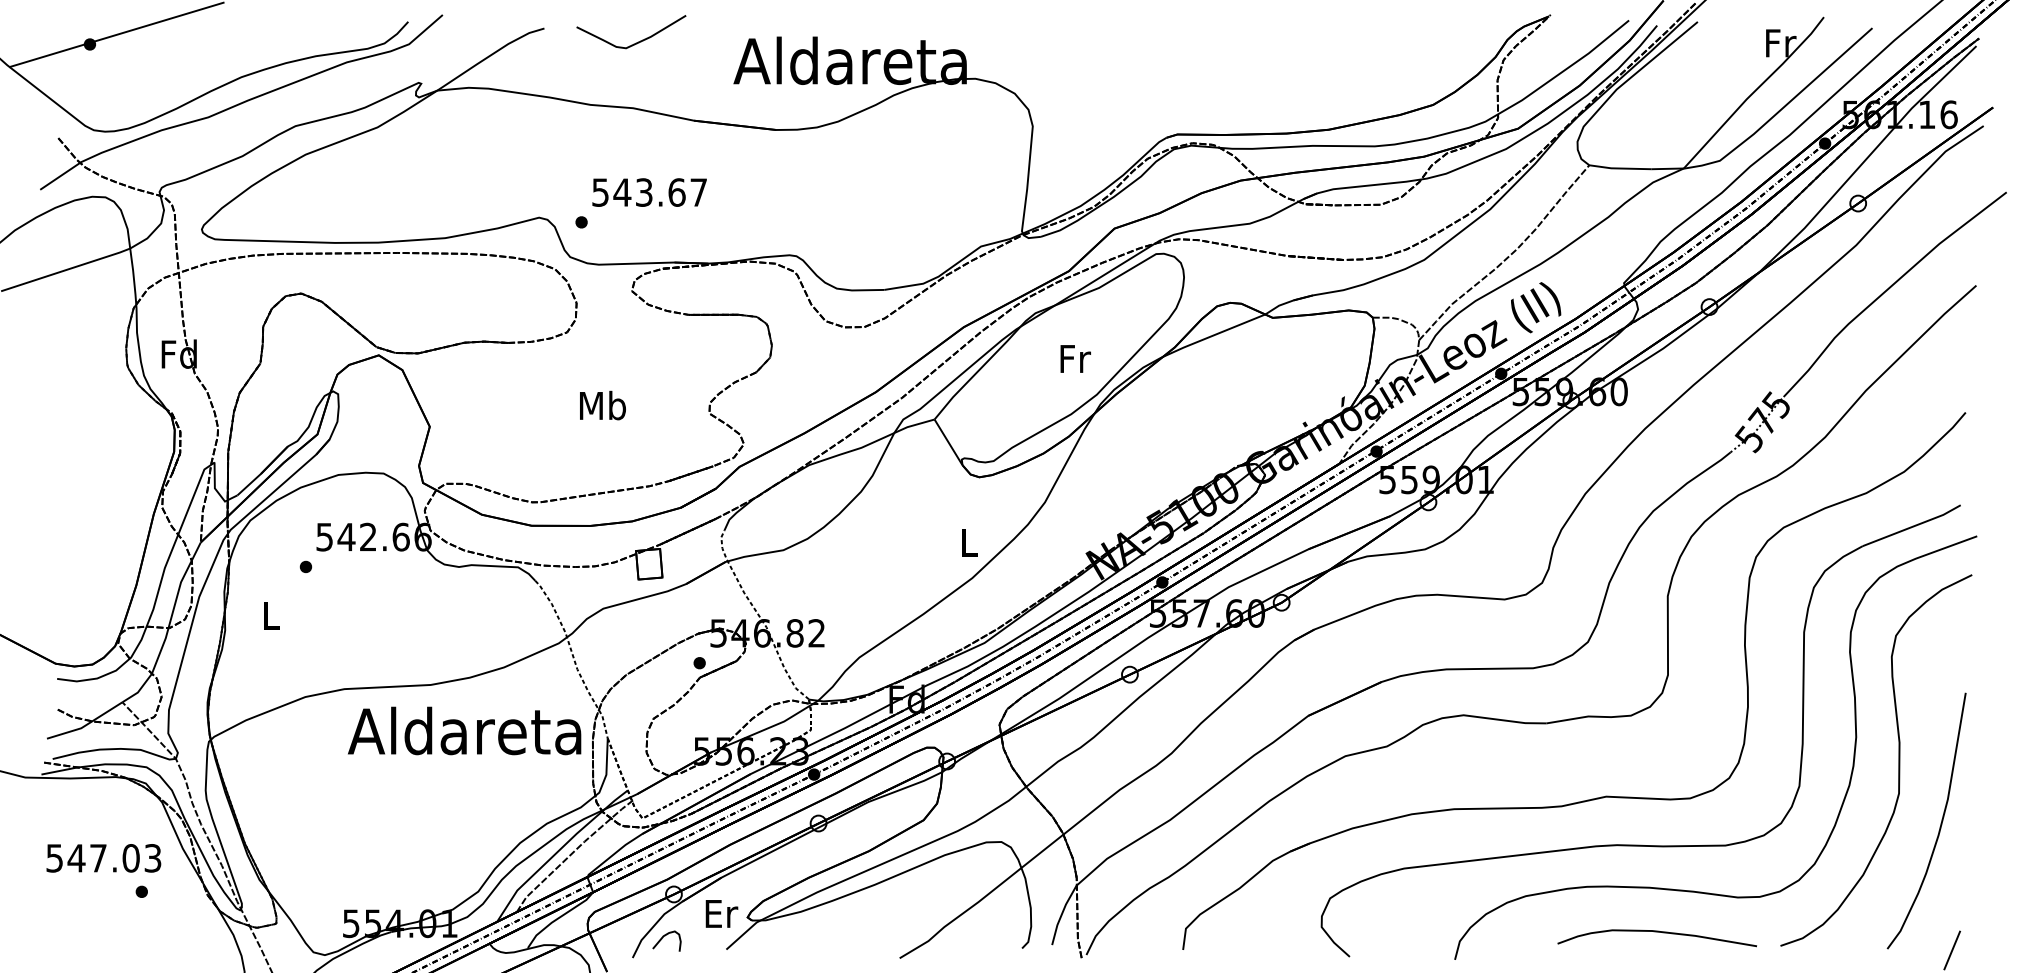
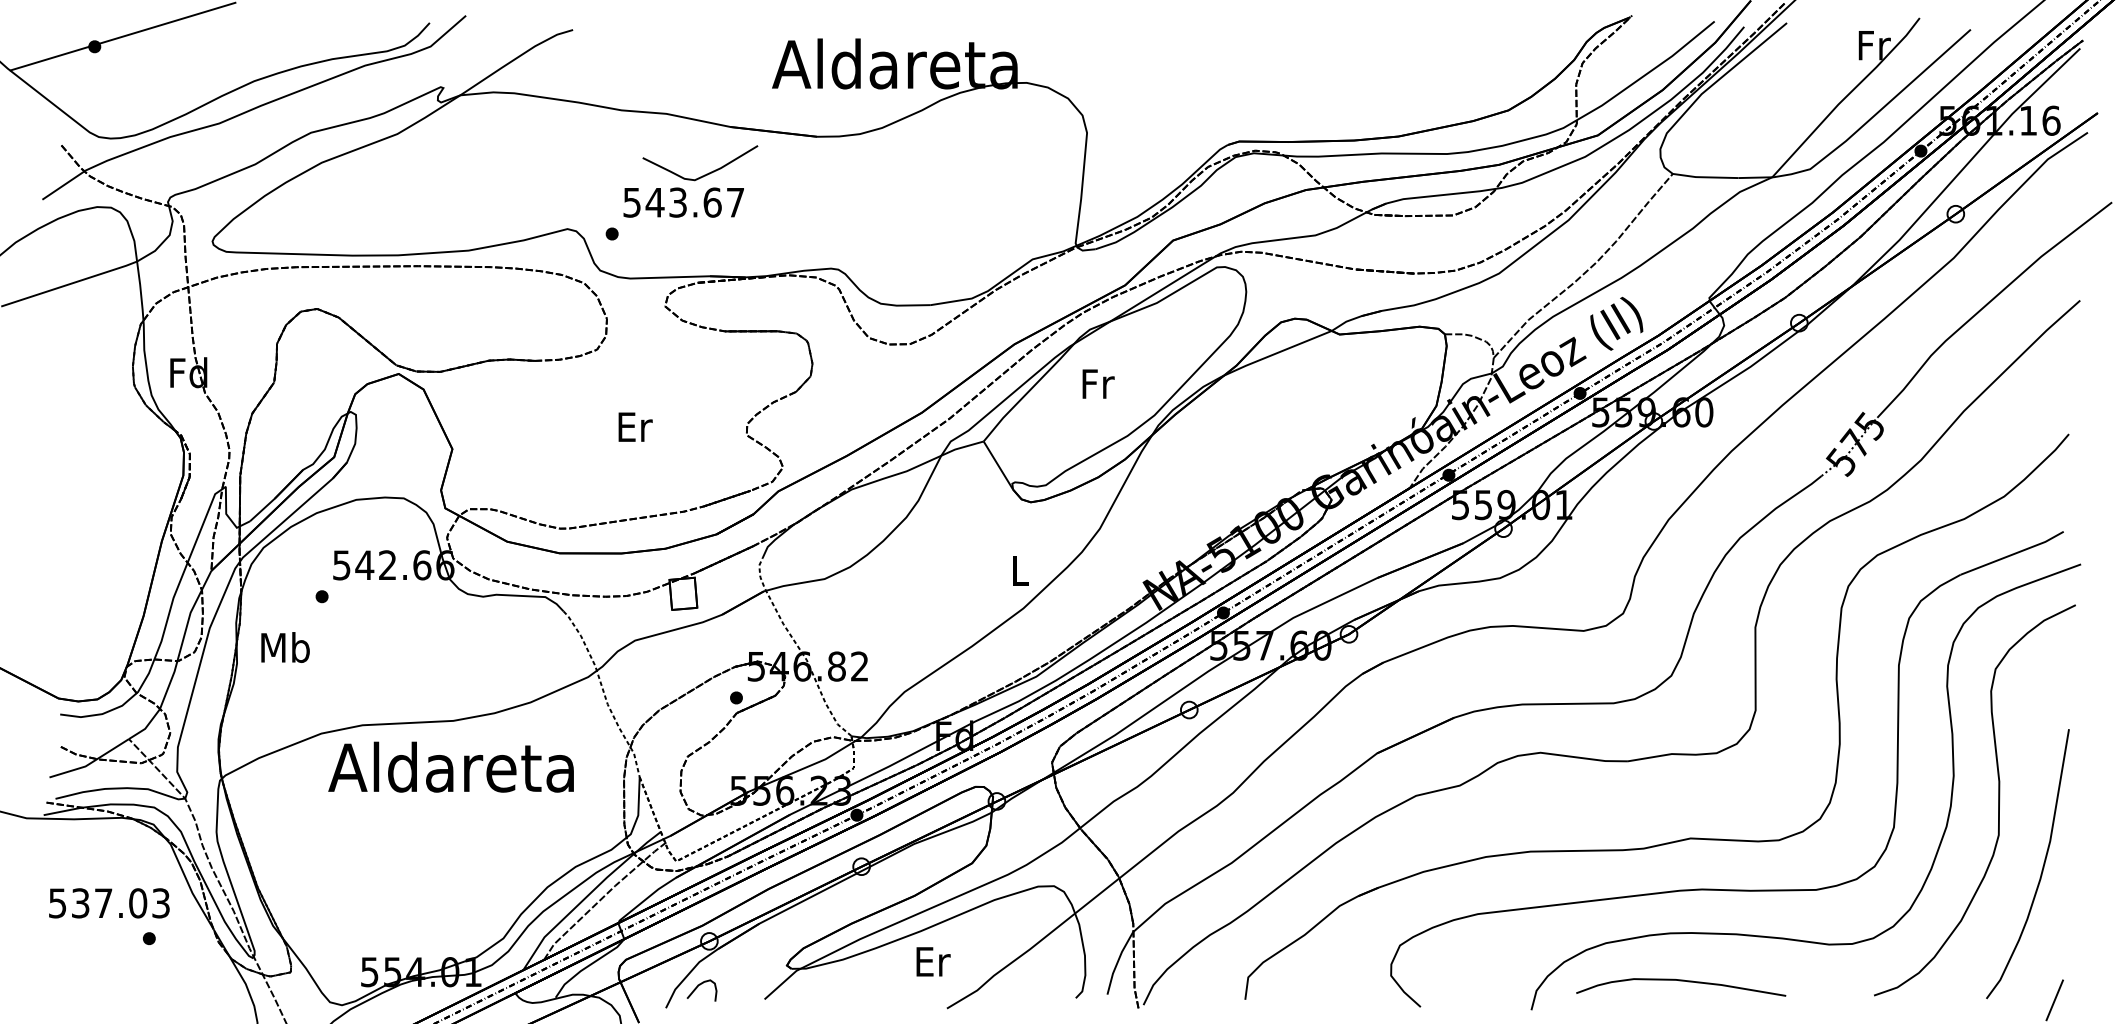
curve: (636, 42) -> (705, 174), moved
text: (1075, 358) -> (1098, 383), moved
text: (602, 405) -> (634, 426), Mb -> Er
text: (271, 614) -> (285, 646), L -> Mb
text: (464, 730) -> (451, 766), moved
text: (76, 858) -> (80, 903), 547.03 -> 537.03
text: (721, 913) -> (933, 961), moved
curve: (1656, 932) -> (1680, 981), moved

